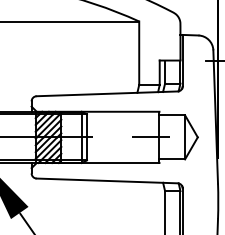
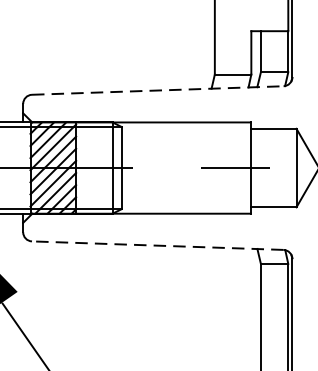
line: (107, 93) -> (158, 89), solid -> dashed
line: (107, 180) -> (158, 244), solid -> dashed

